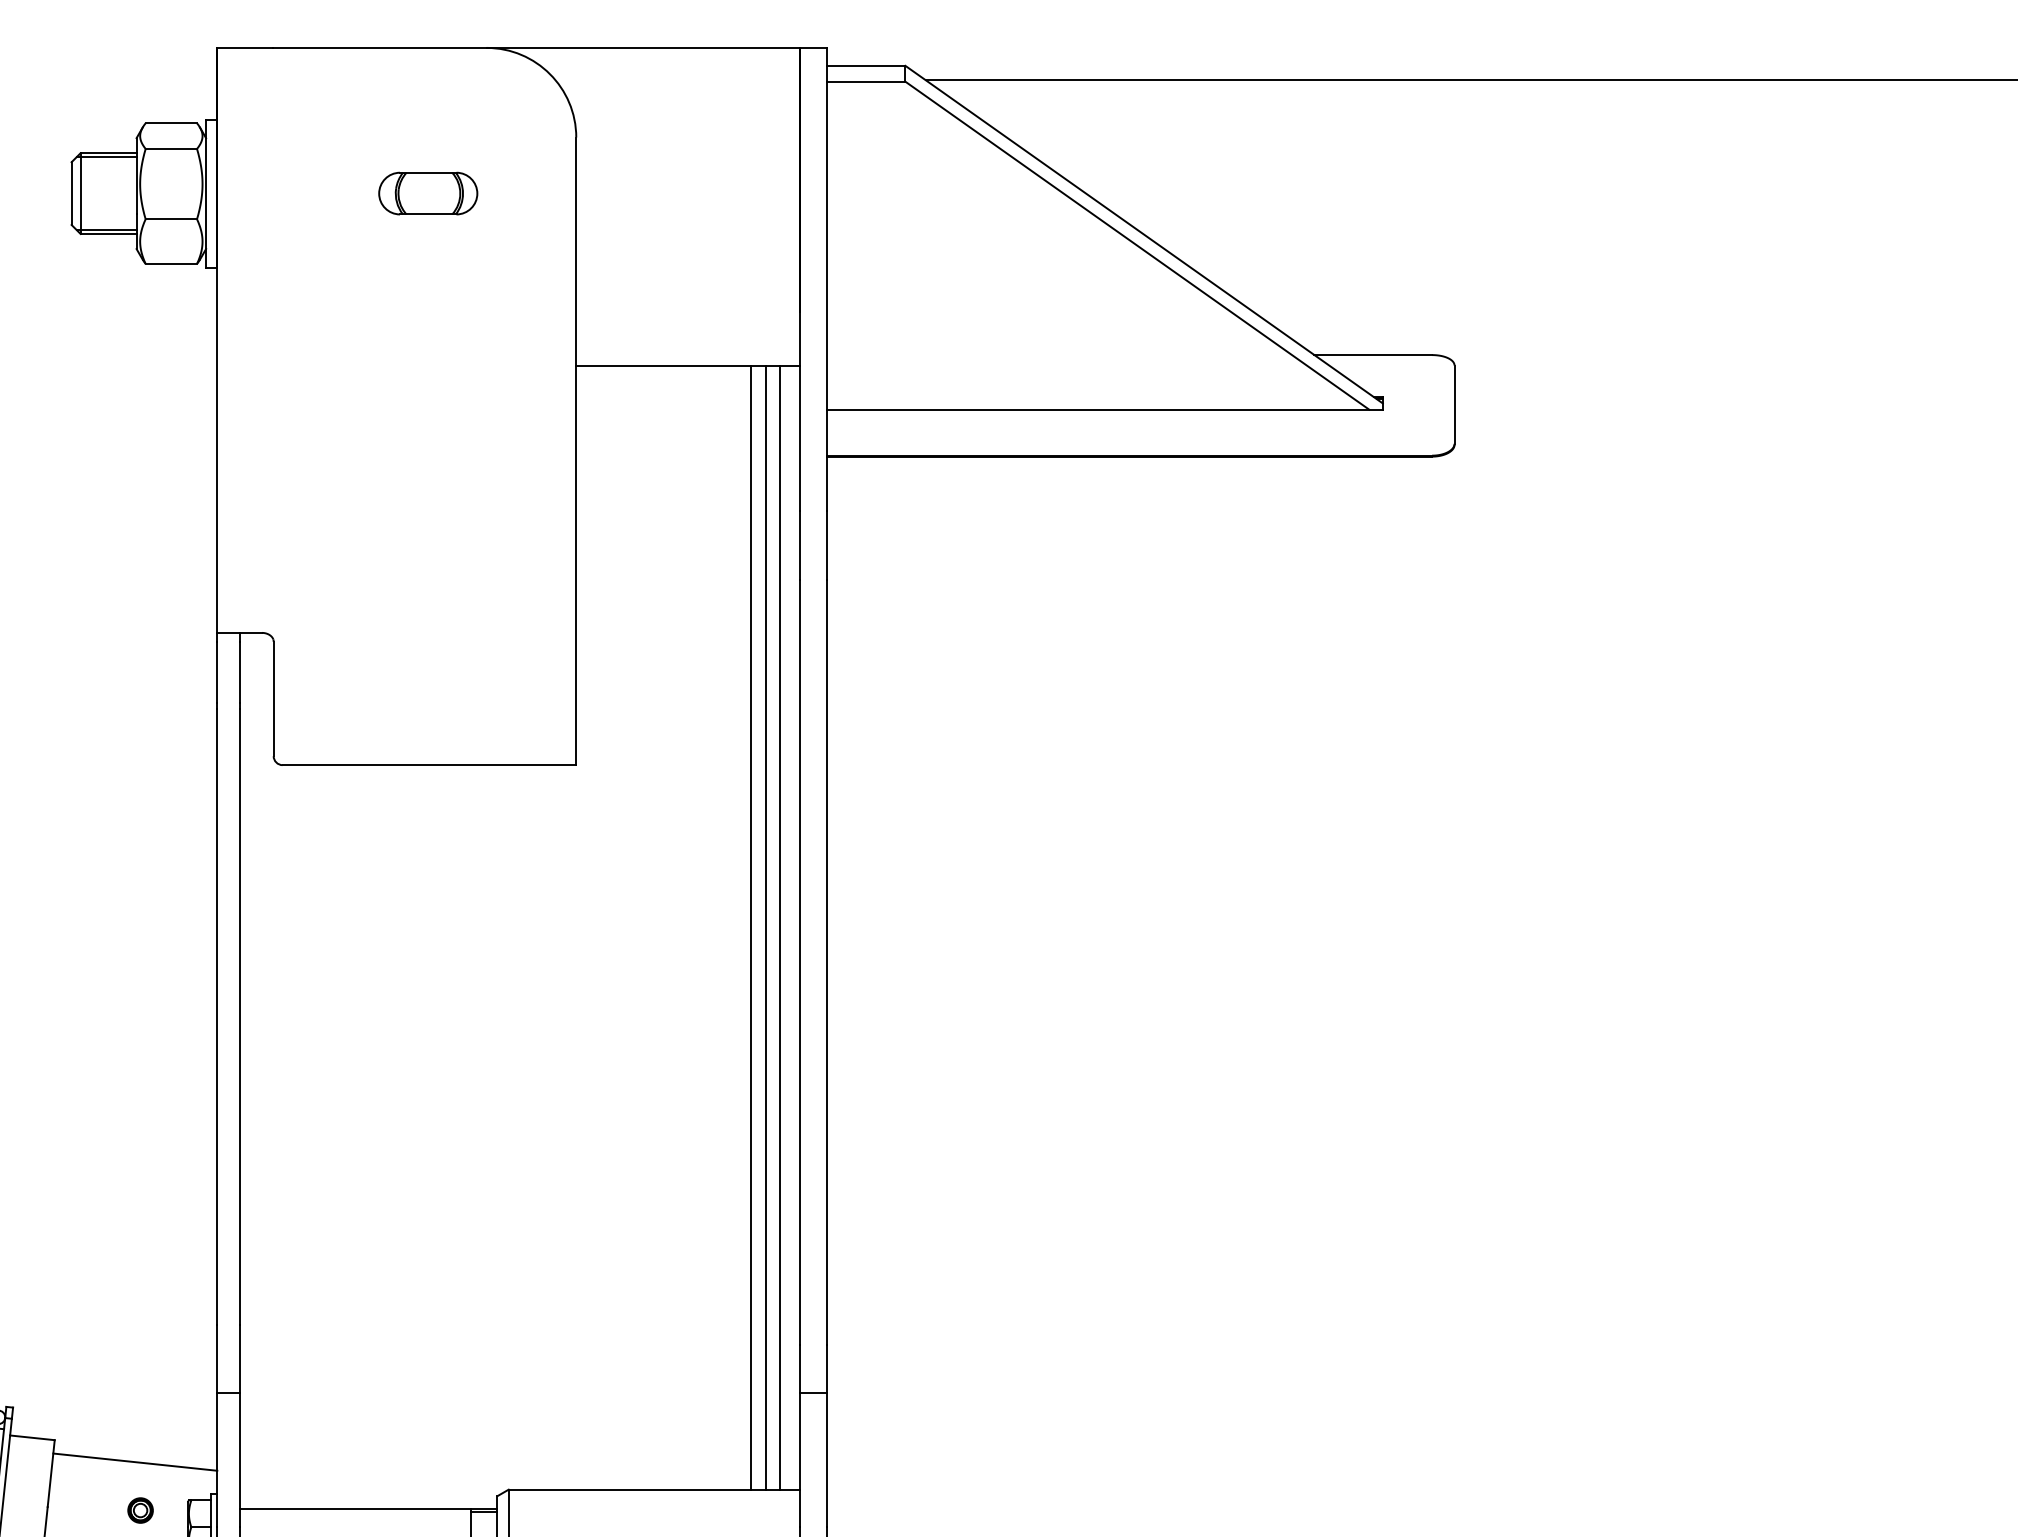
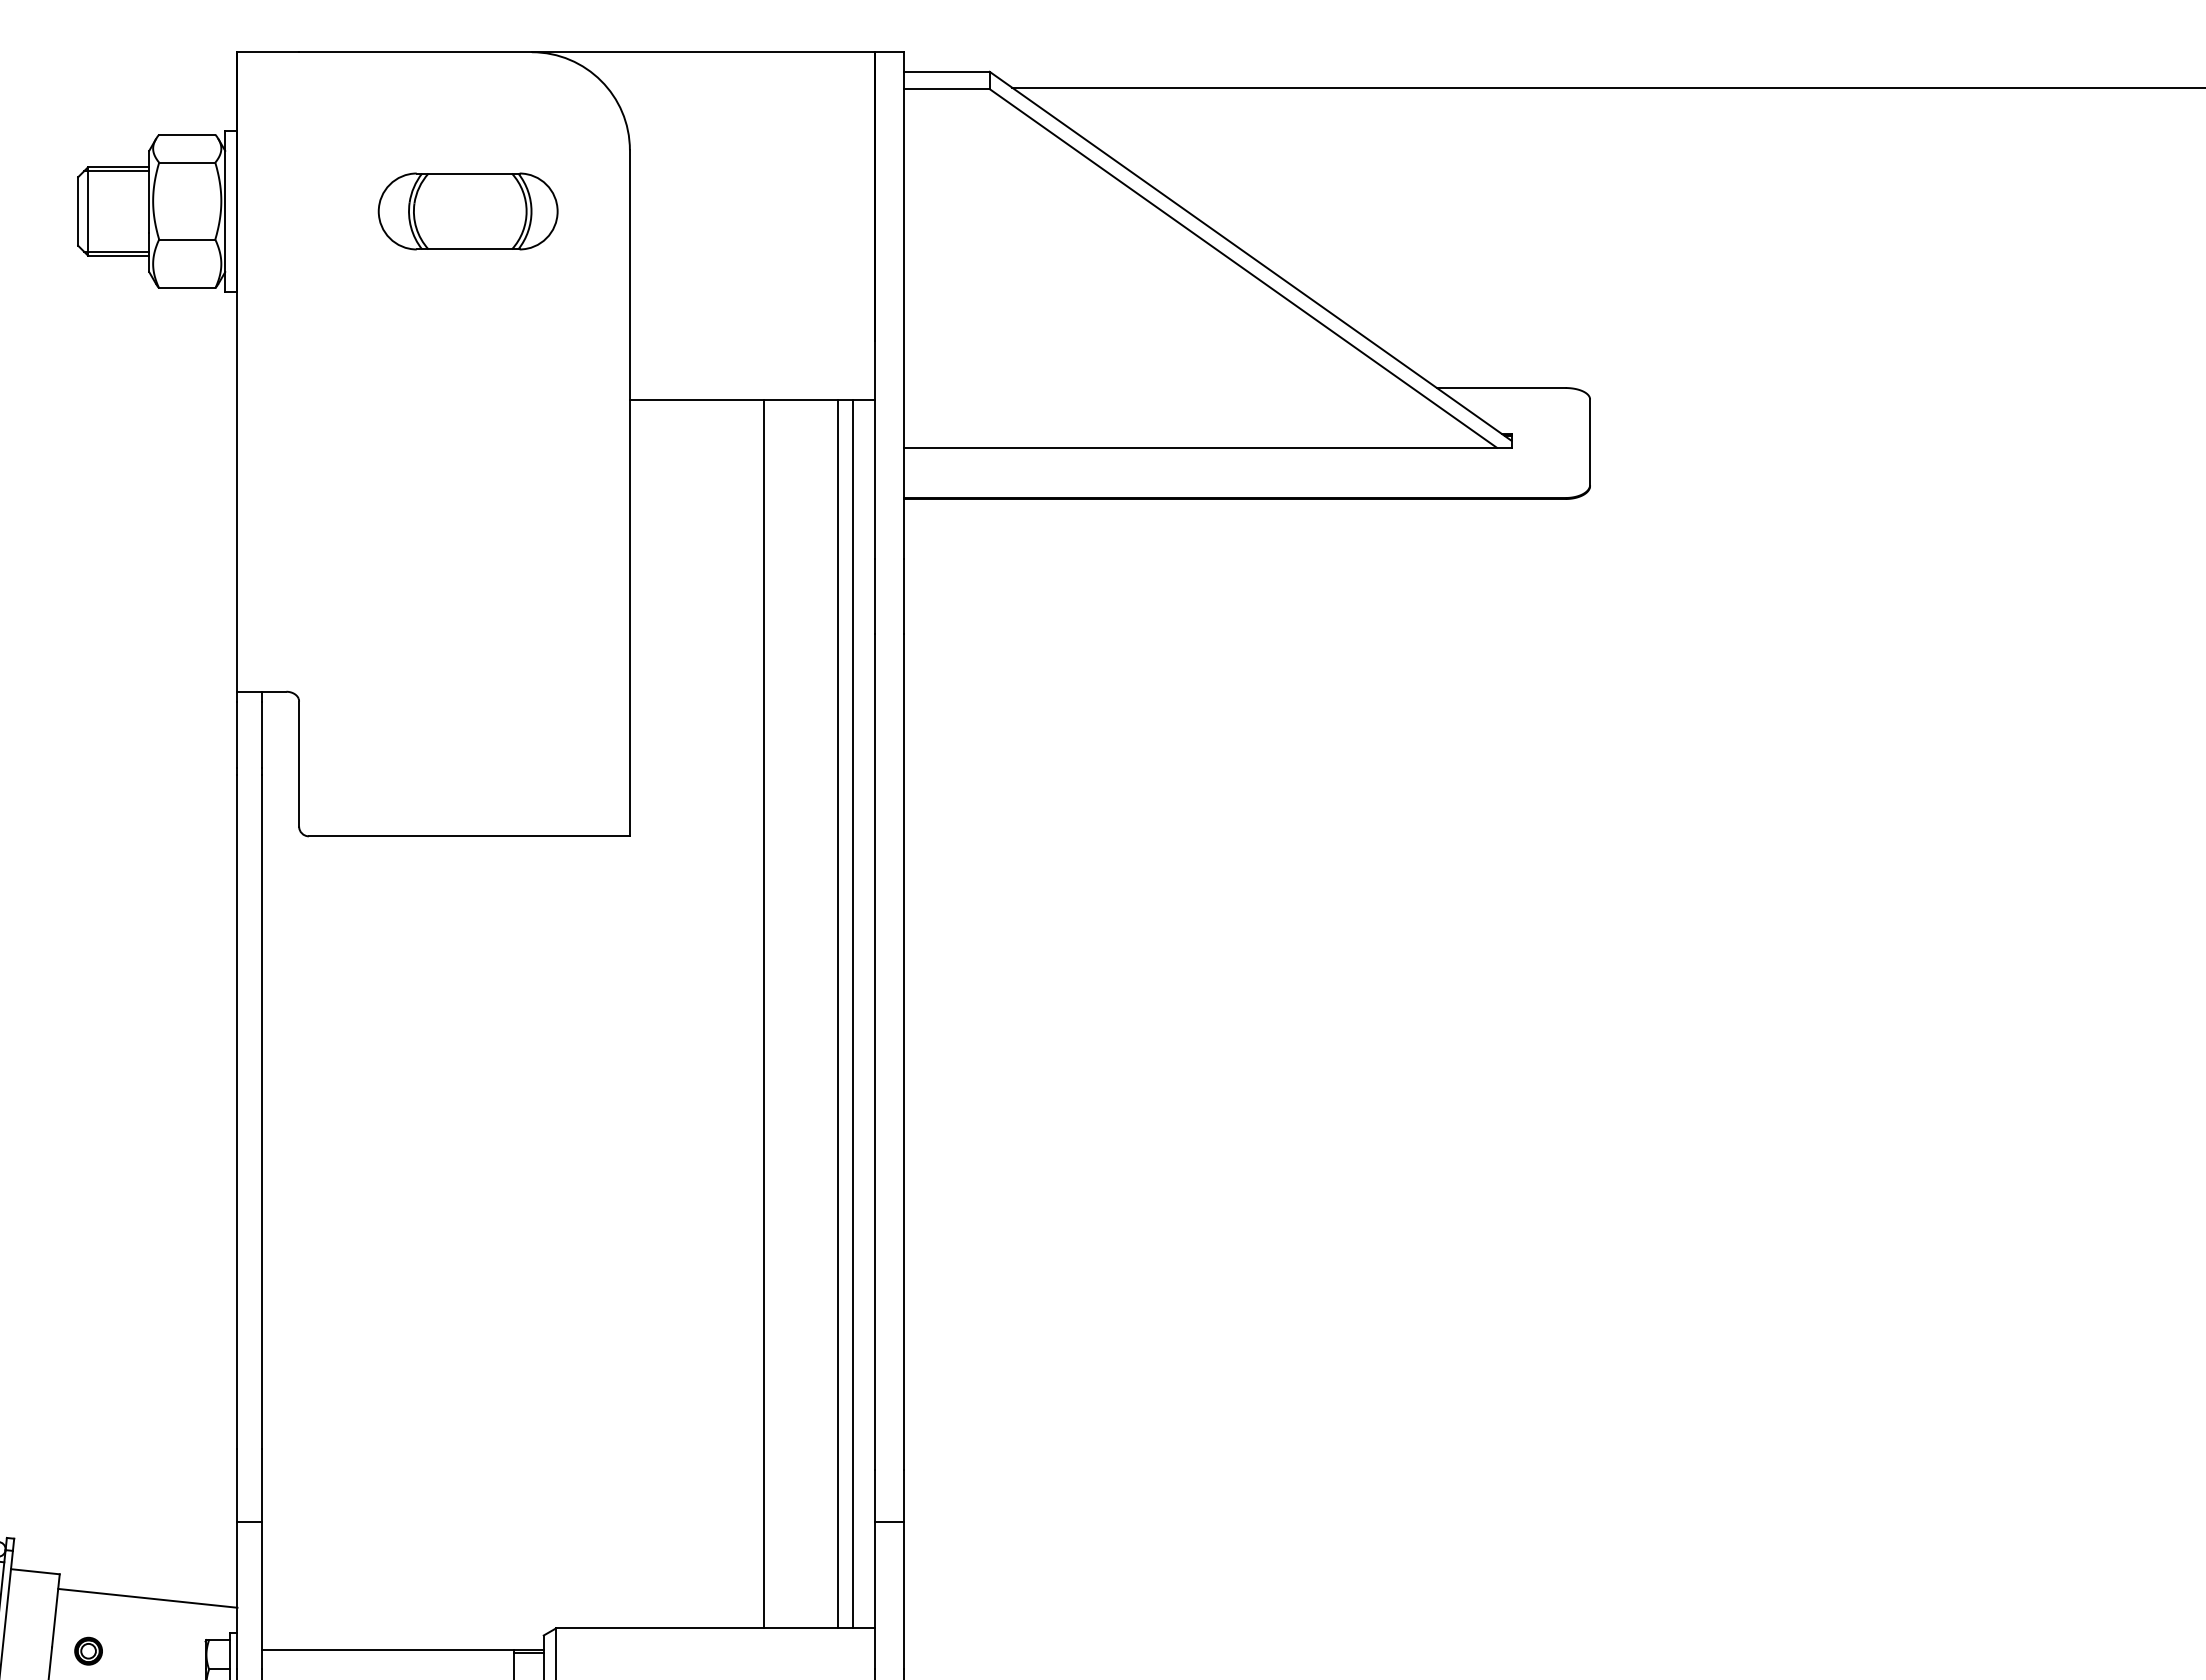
part: (427, 193) -> (467, 211), size x1.67
line: (751, 928) -> (764, 1014), moved
part: (140, 1509) -> (88, 1650), moved

